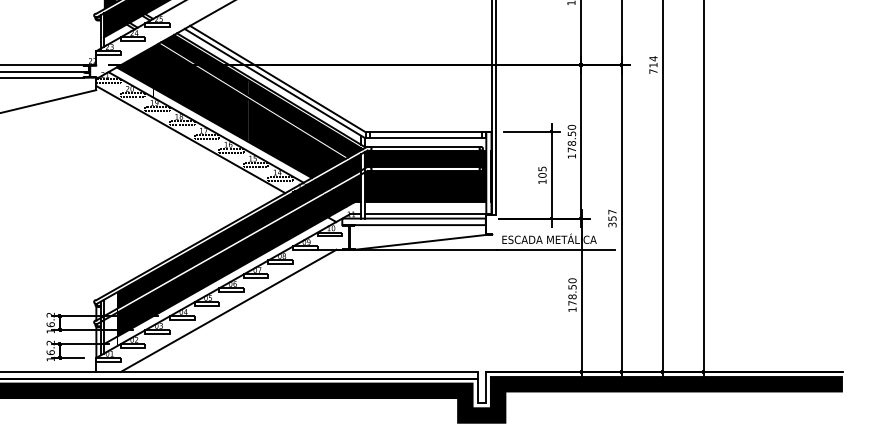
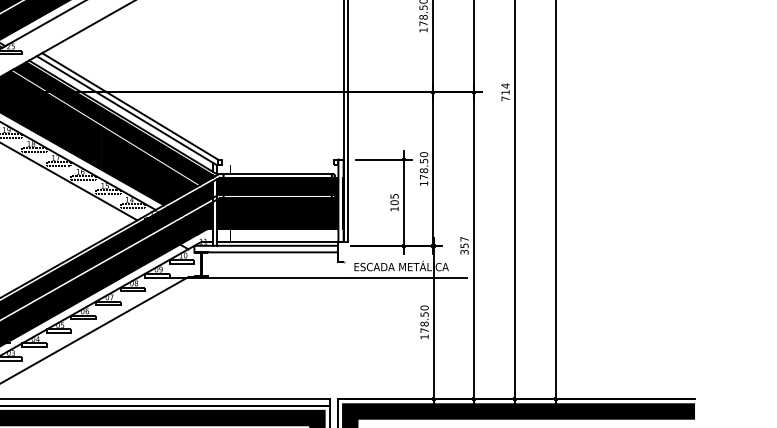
line: (425, 132) -> (277, 159), removed
line: (425, 138) -> (277, 165), removed
line: (420, 241) -> (272, 268), removed

